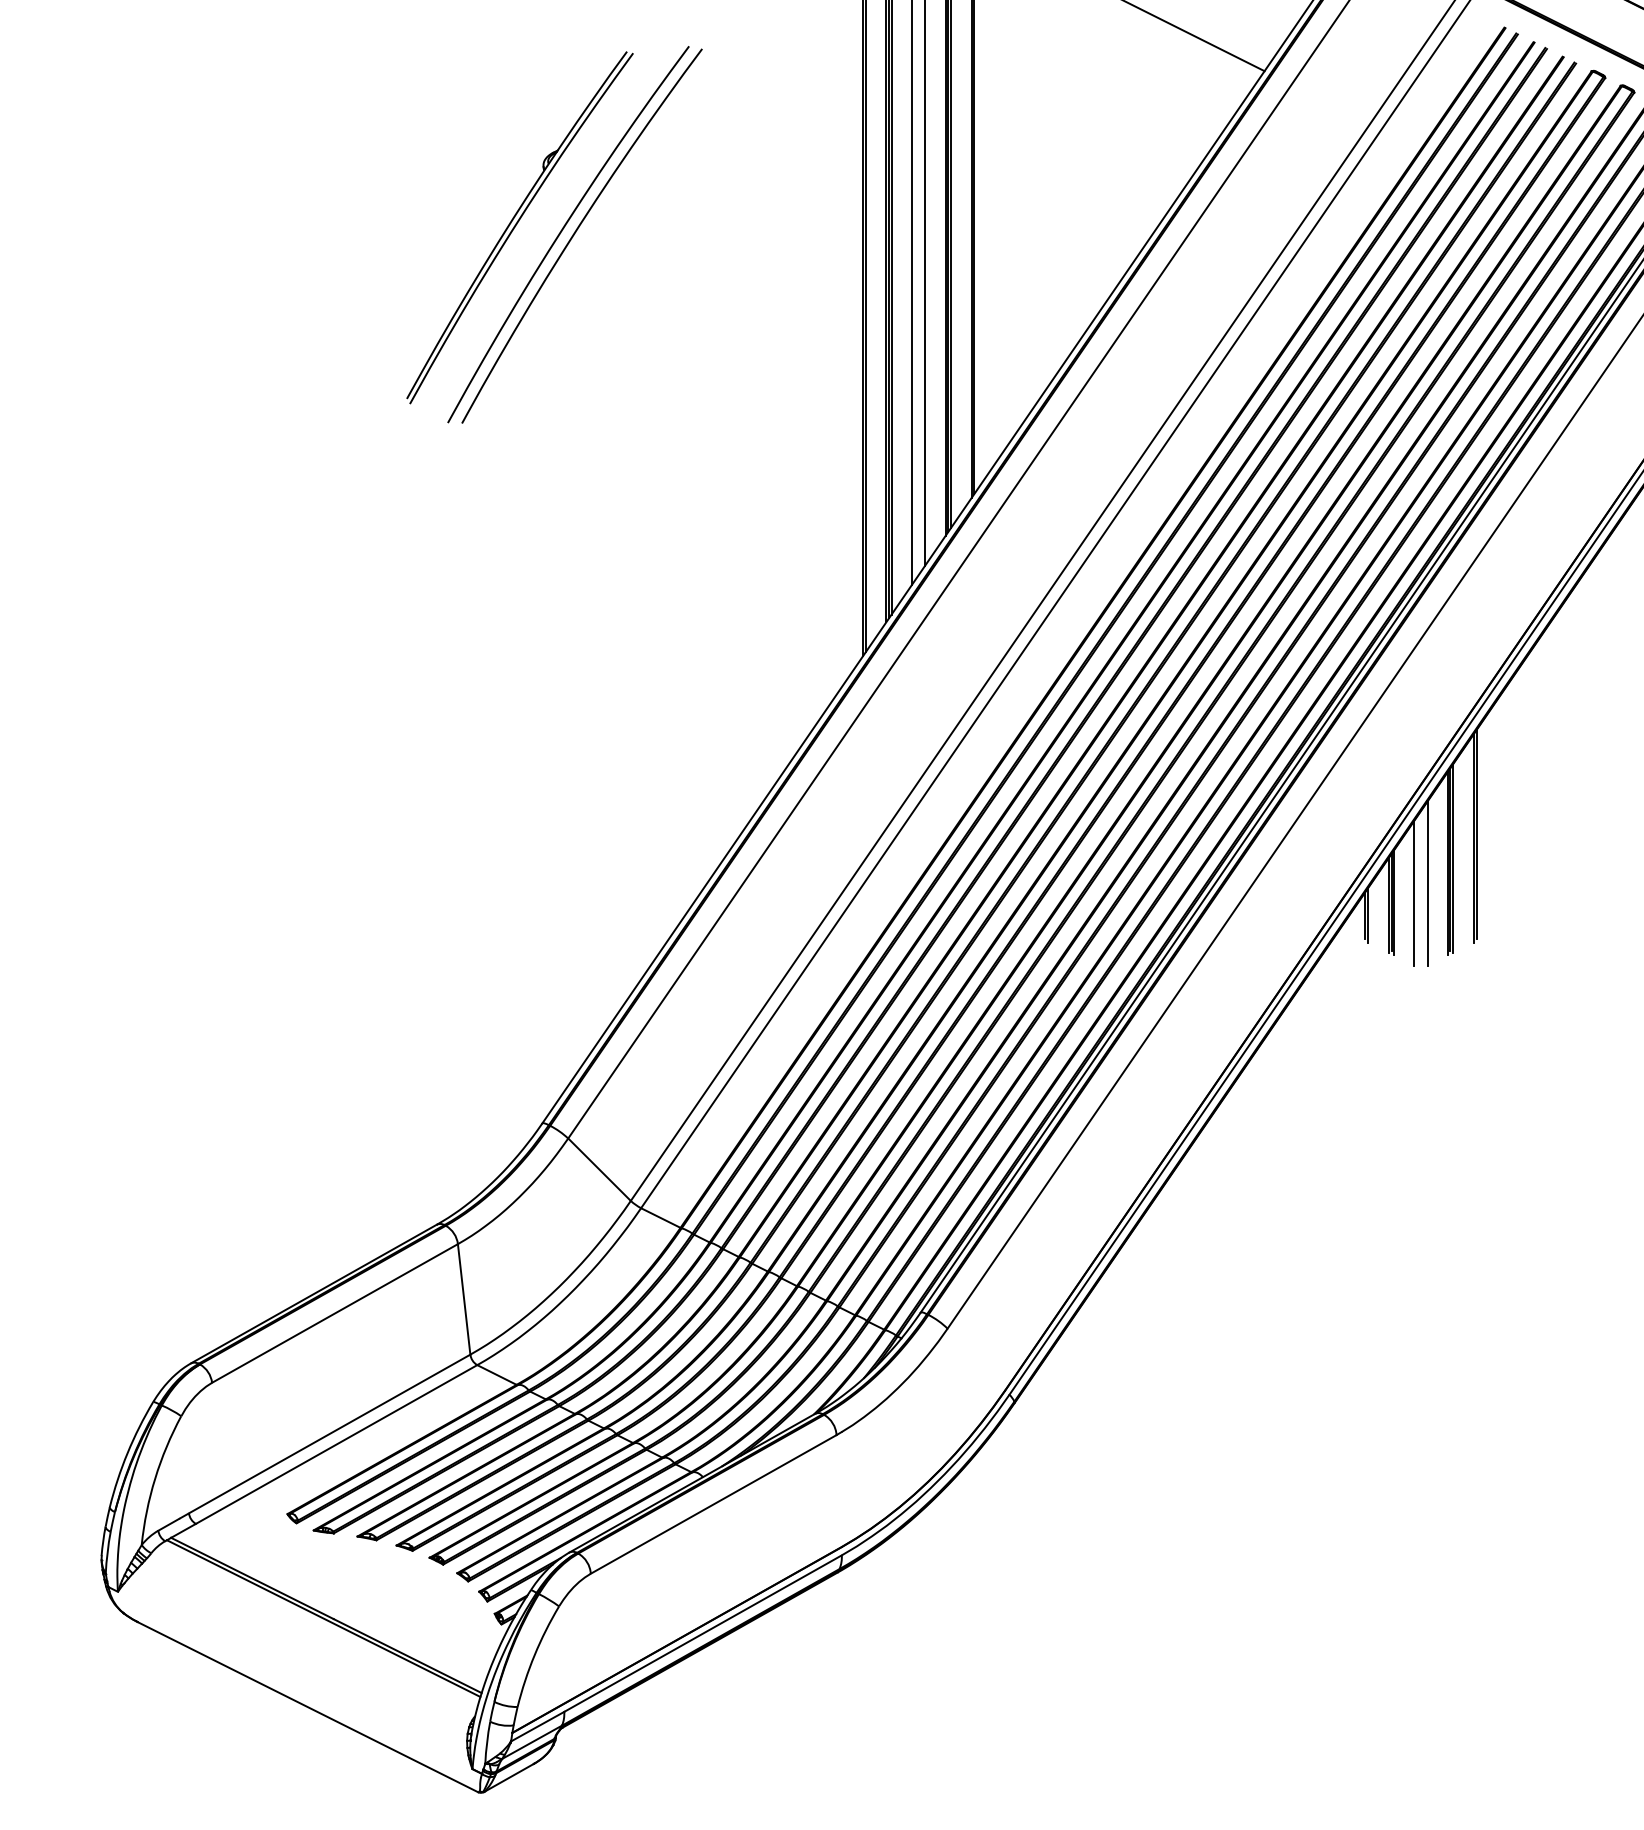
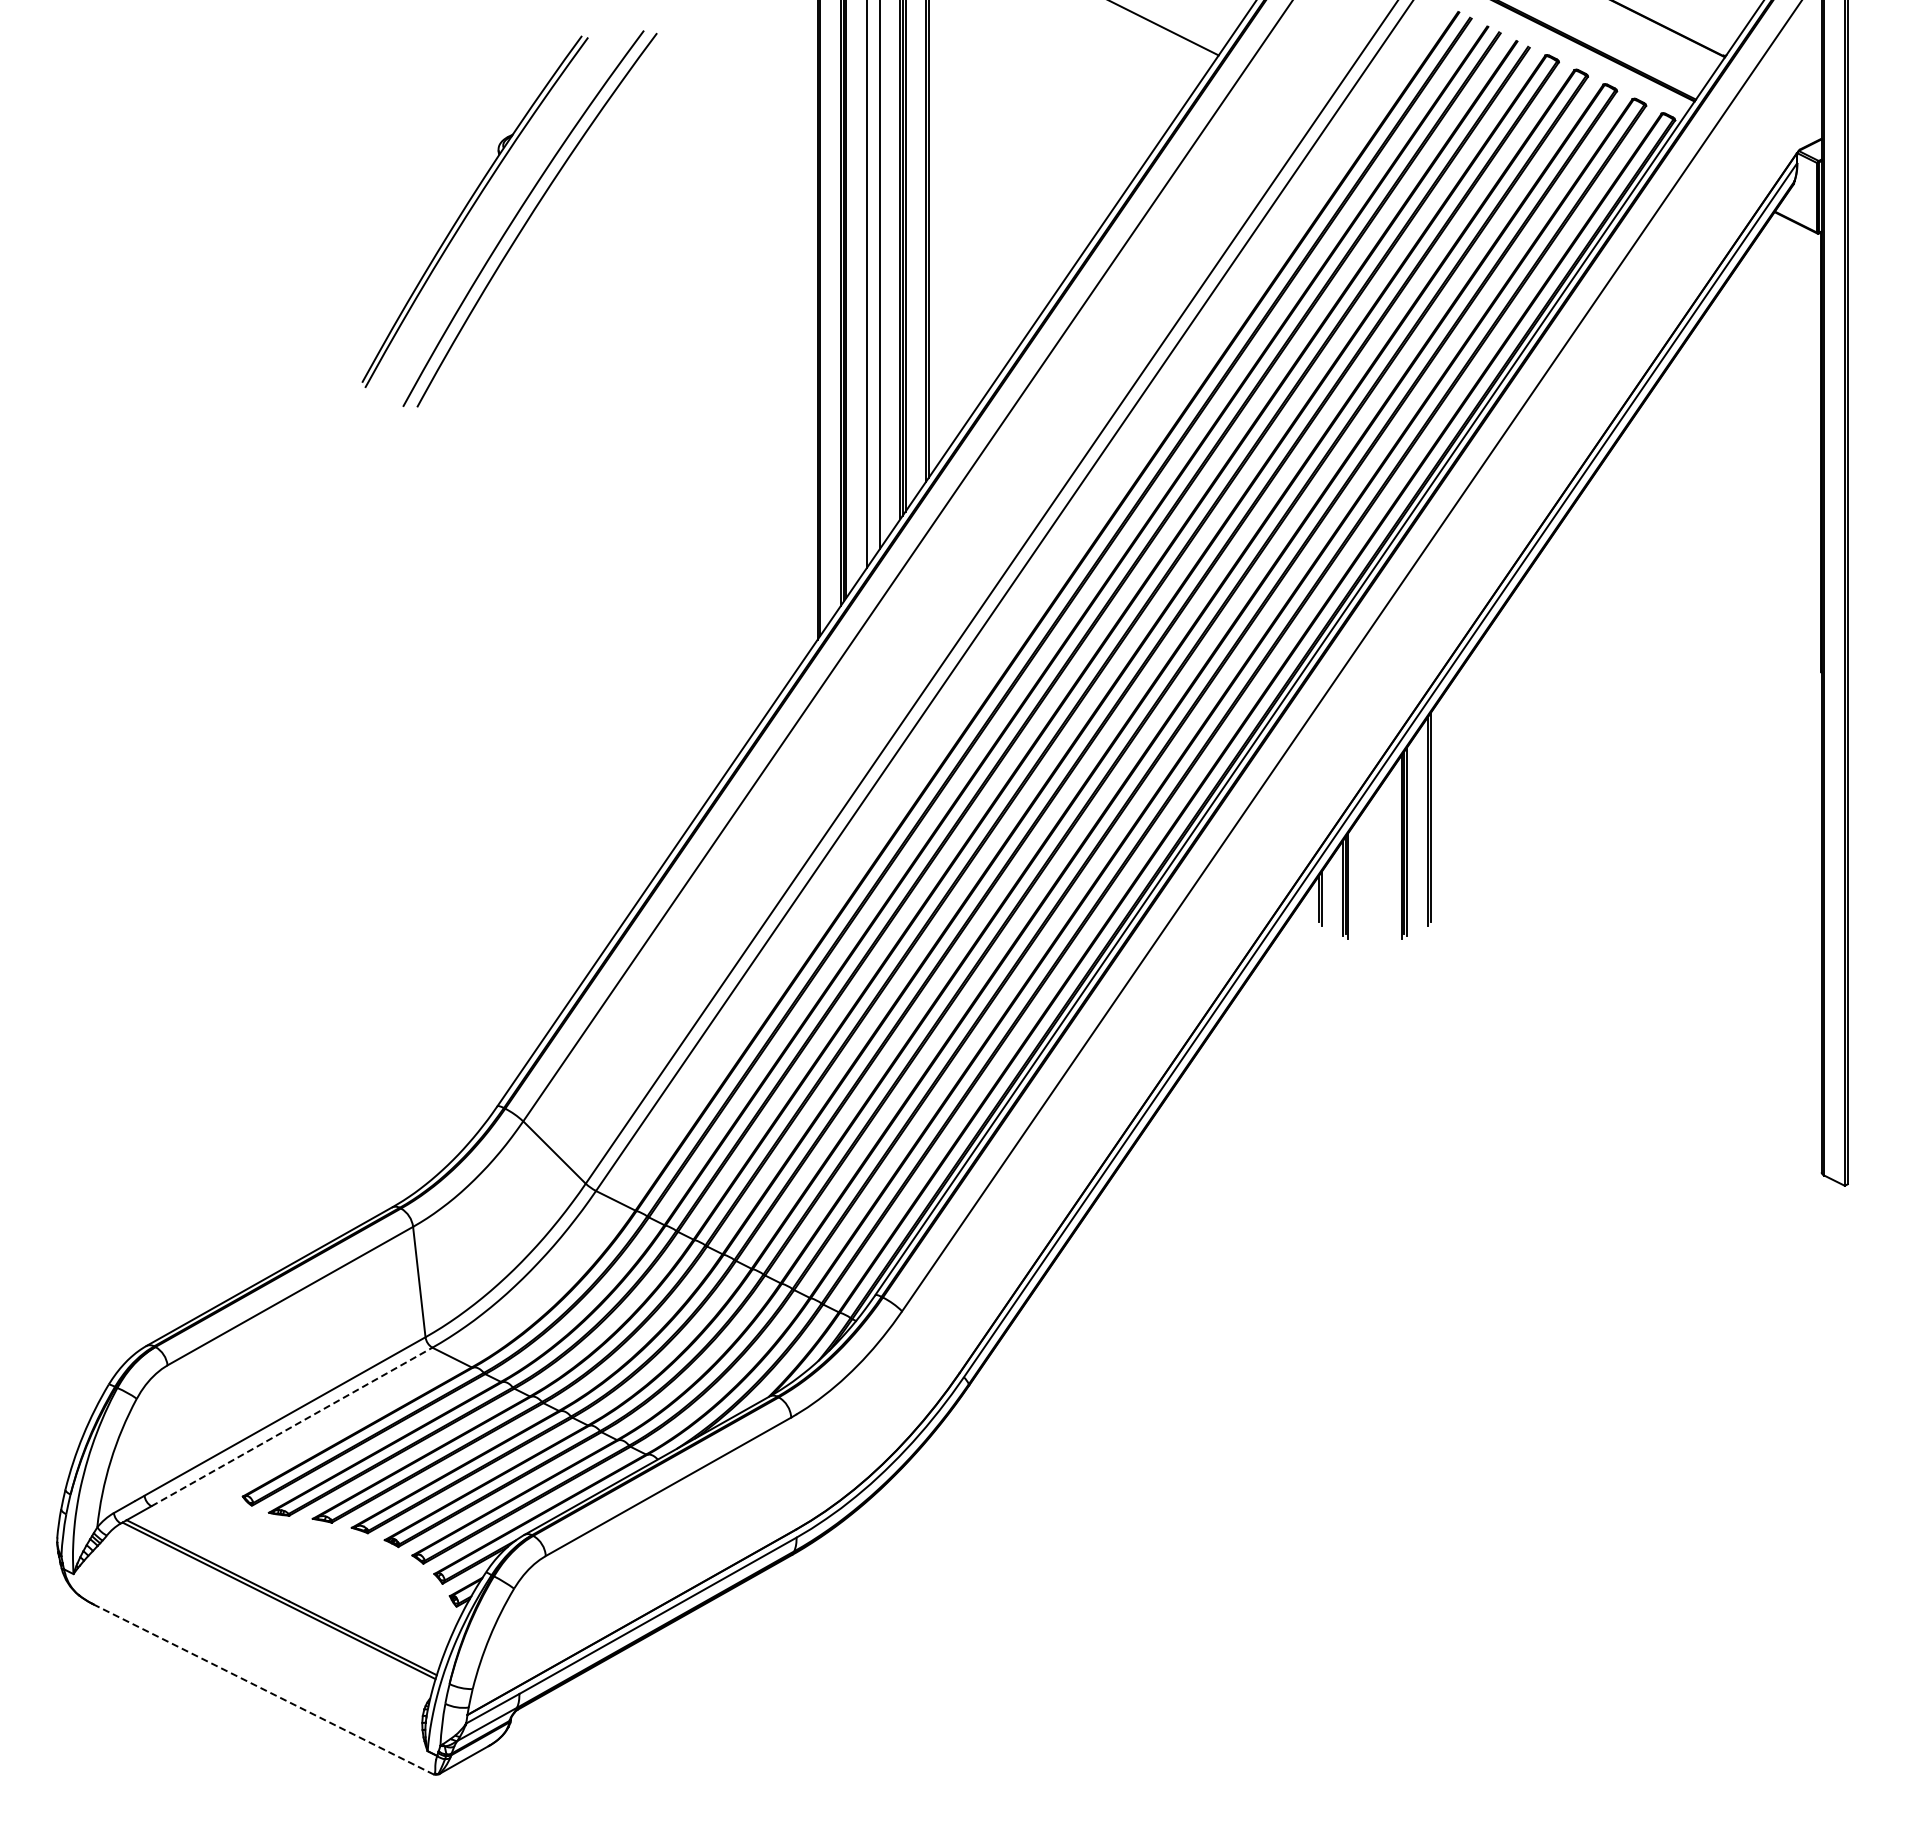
line: (1427, 883) -> (1381, 866), removed
line: (1414, 892) -> (1368, 875), removed
line: (337, 1444) -> (292, 1426), solid -> dashed
line: (308, 1707) -> (263, 1689), solid -> dashed

